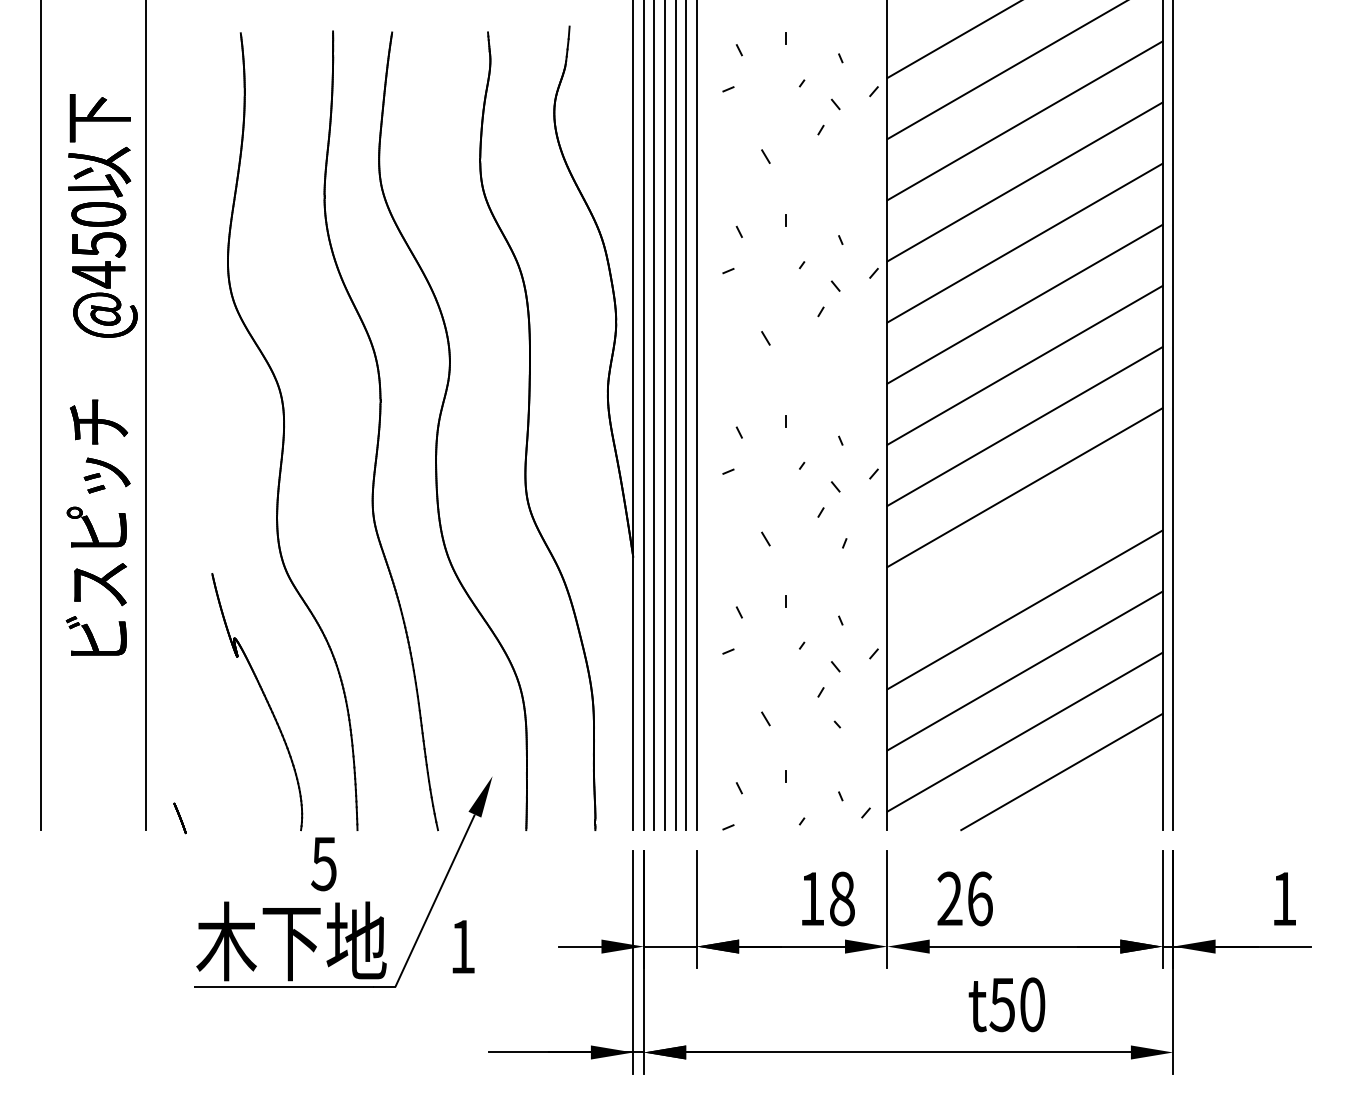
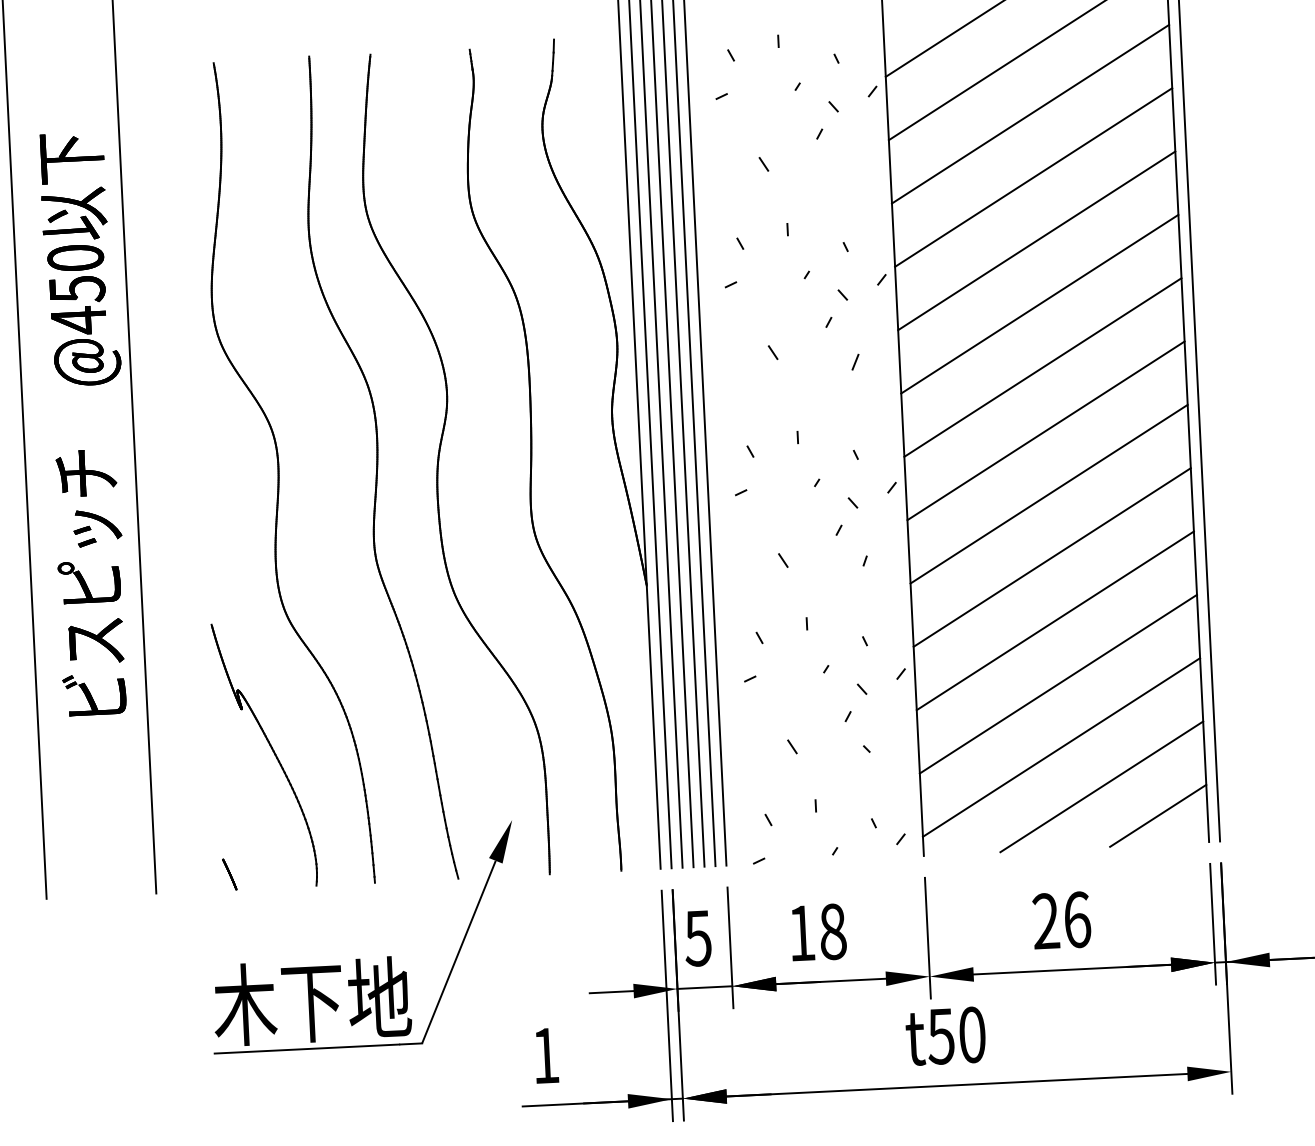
line: (844, 351) -> (855, 362), added
line: (1024, 548) -> (1051, 557), added
line: (1114, 802) -> (1157, 815), added
line: (179, 818) -> (229, 874), moved
text: (323, 864) -> (697, 939), moved
text: (828, 898) -> (818, 932), moved
text: (964, 898) -> (1061, 920), moved
text: (463, 946) -> (546, 1055), moved
text: (1006, 1004) -> (945, 1035), moved

